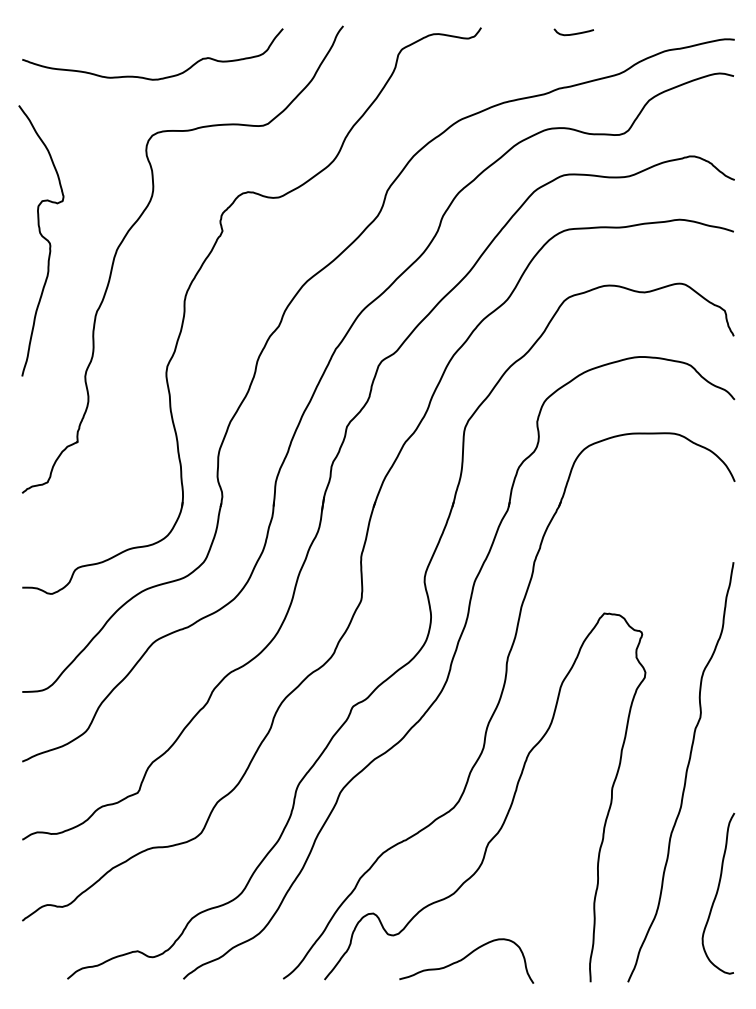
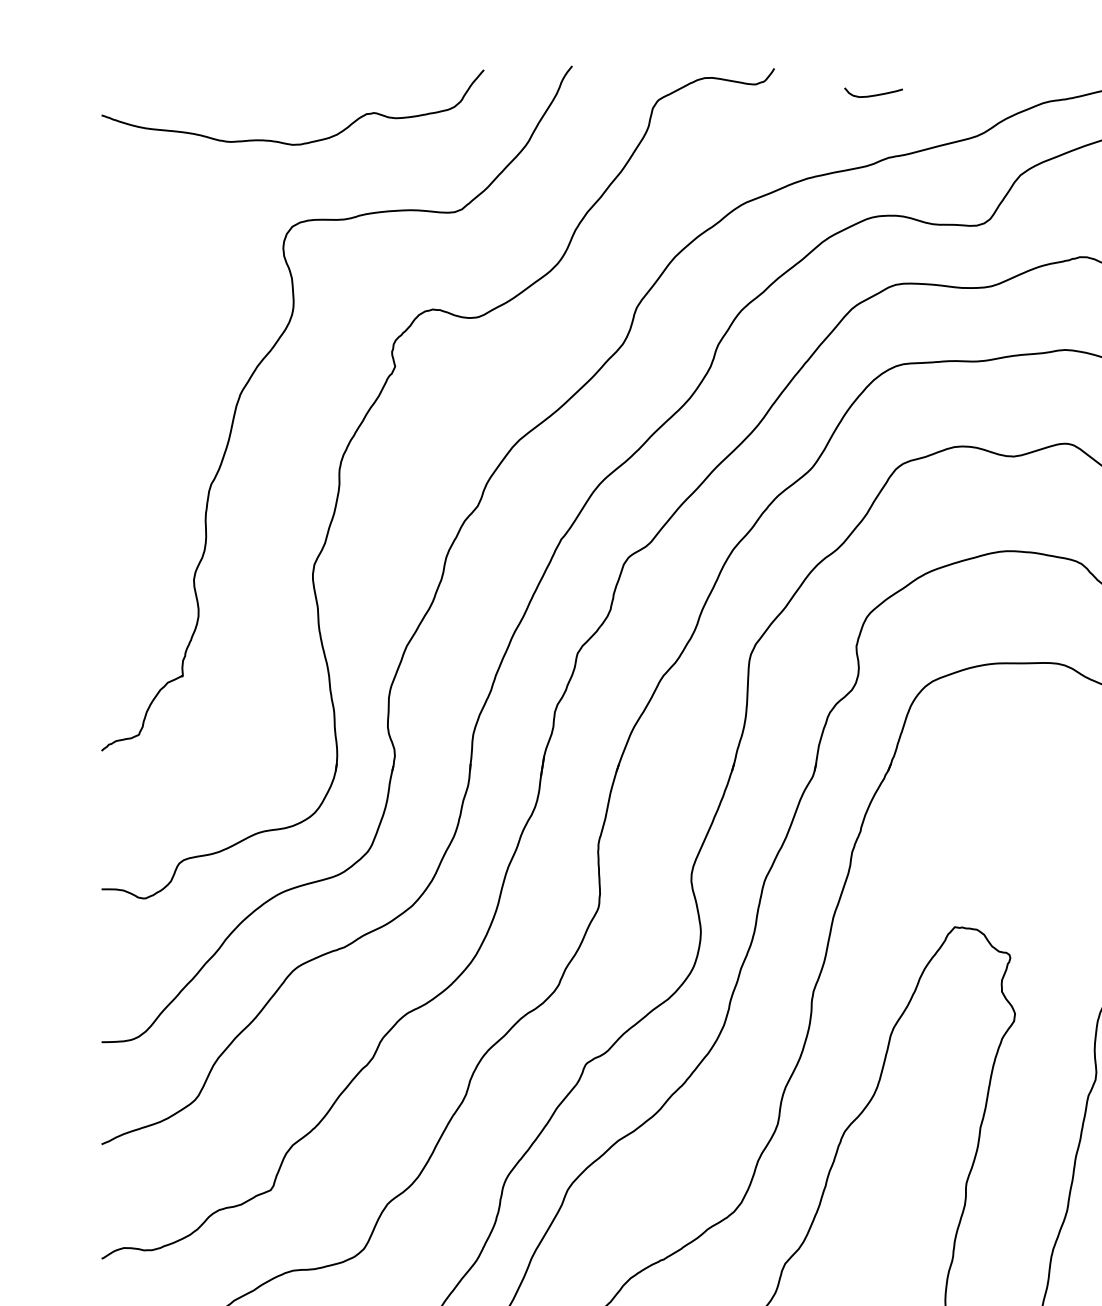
curve: (573, 33) -> (872, 94), moved
curve: (43, 238) -> (132, 377), removed

